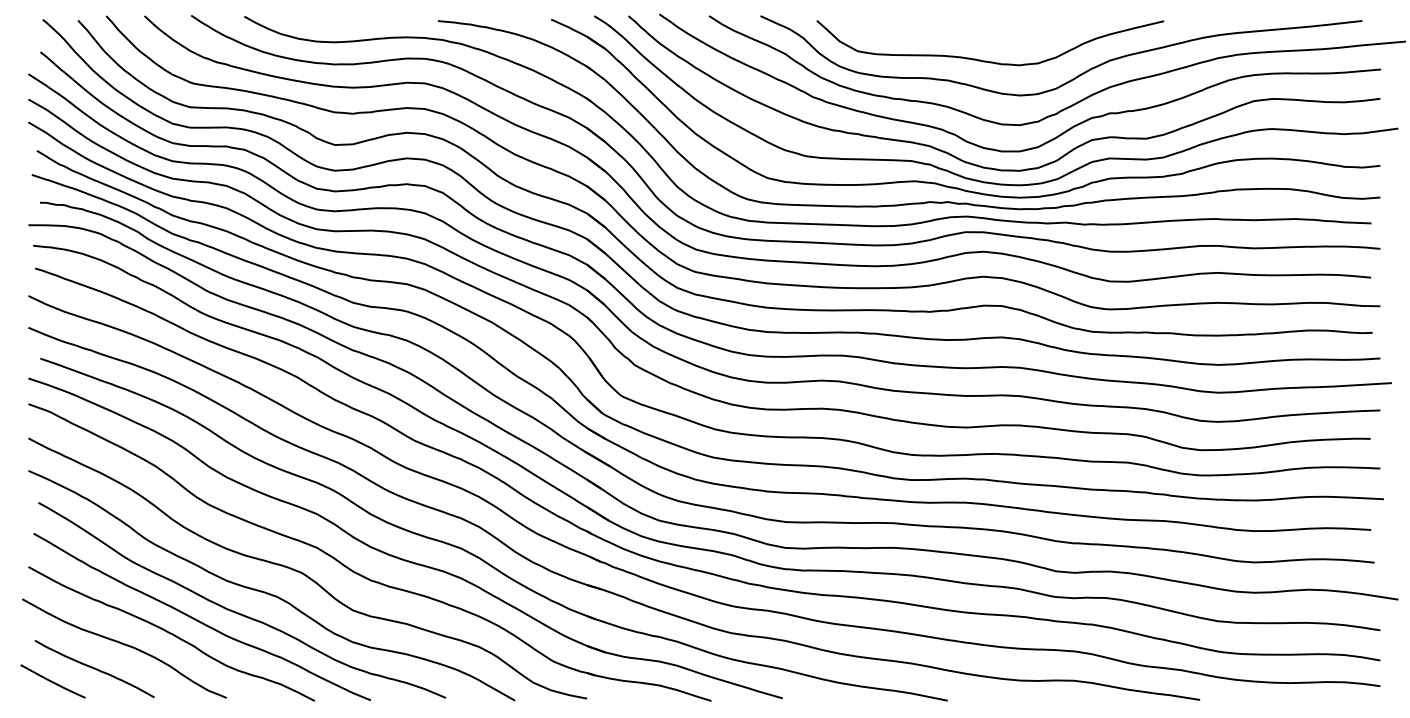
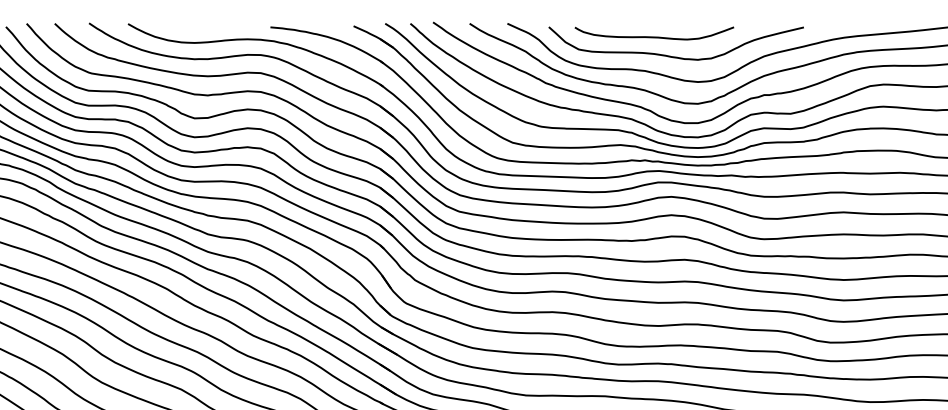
curve: (960, 33) -> (654, 36), added

